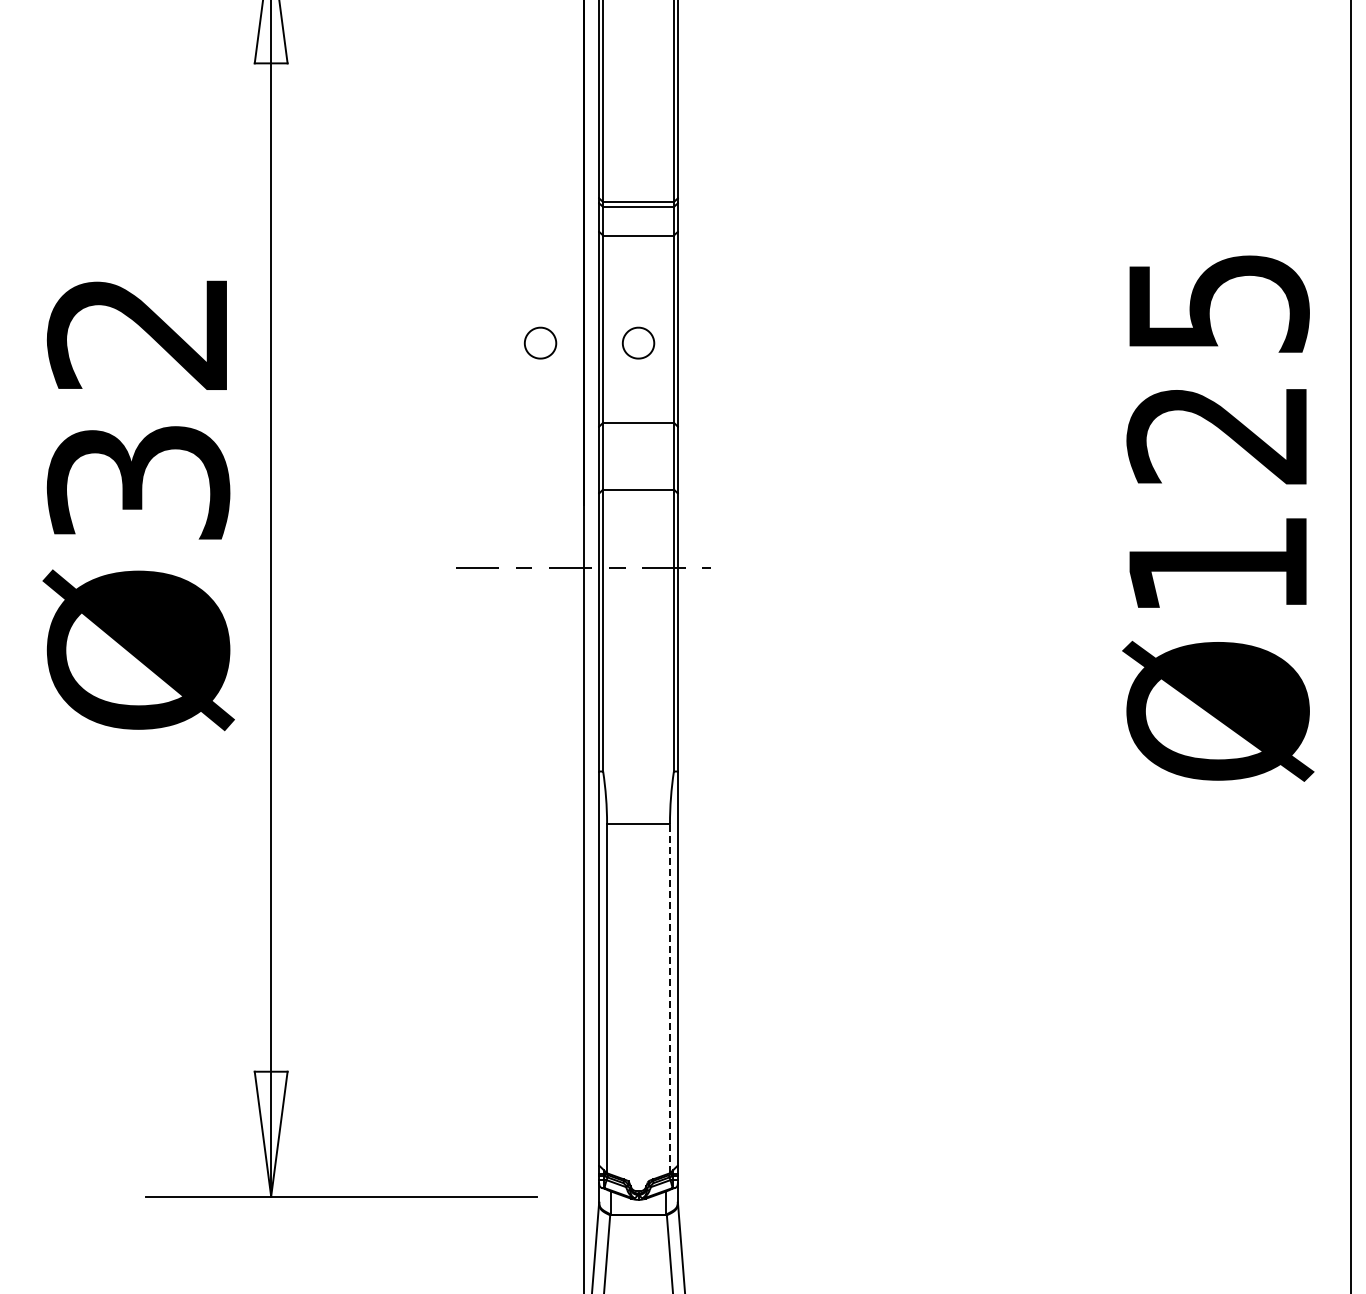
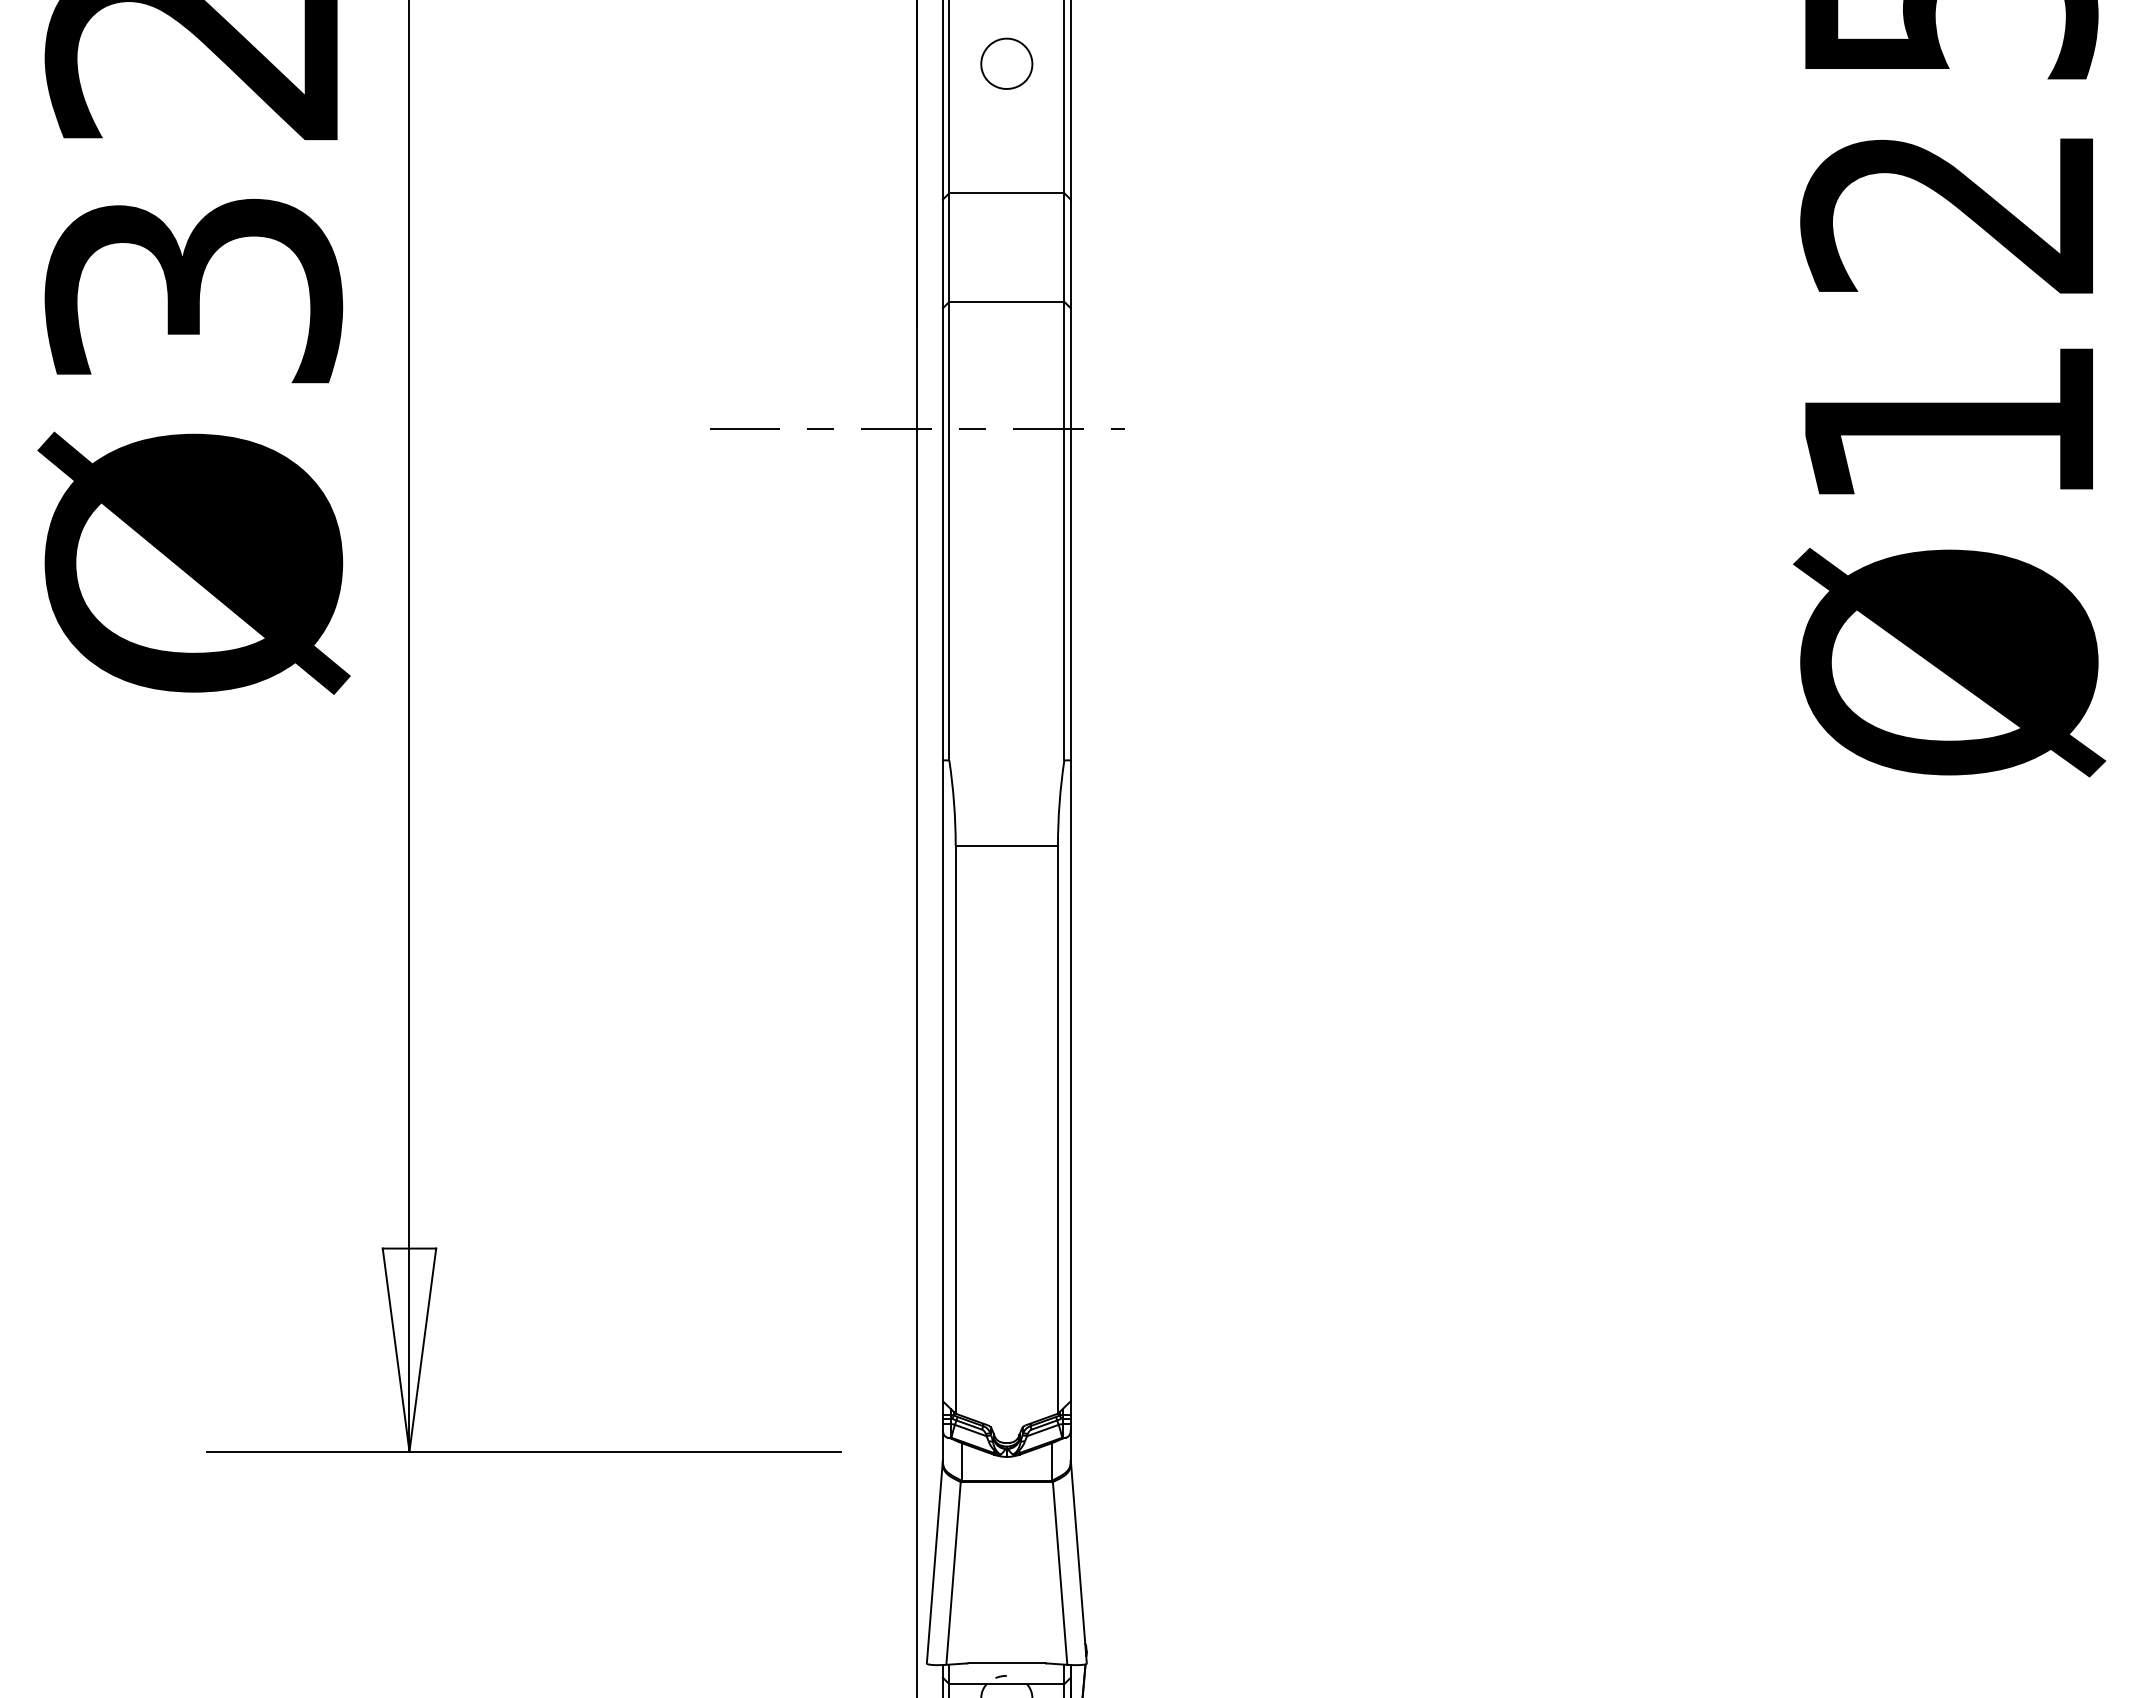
part: (540, 342) -> (847, 62), removed
line: (669, 998) -> (1057, 1129), dashed -> solid

